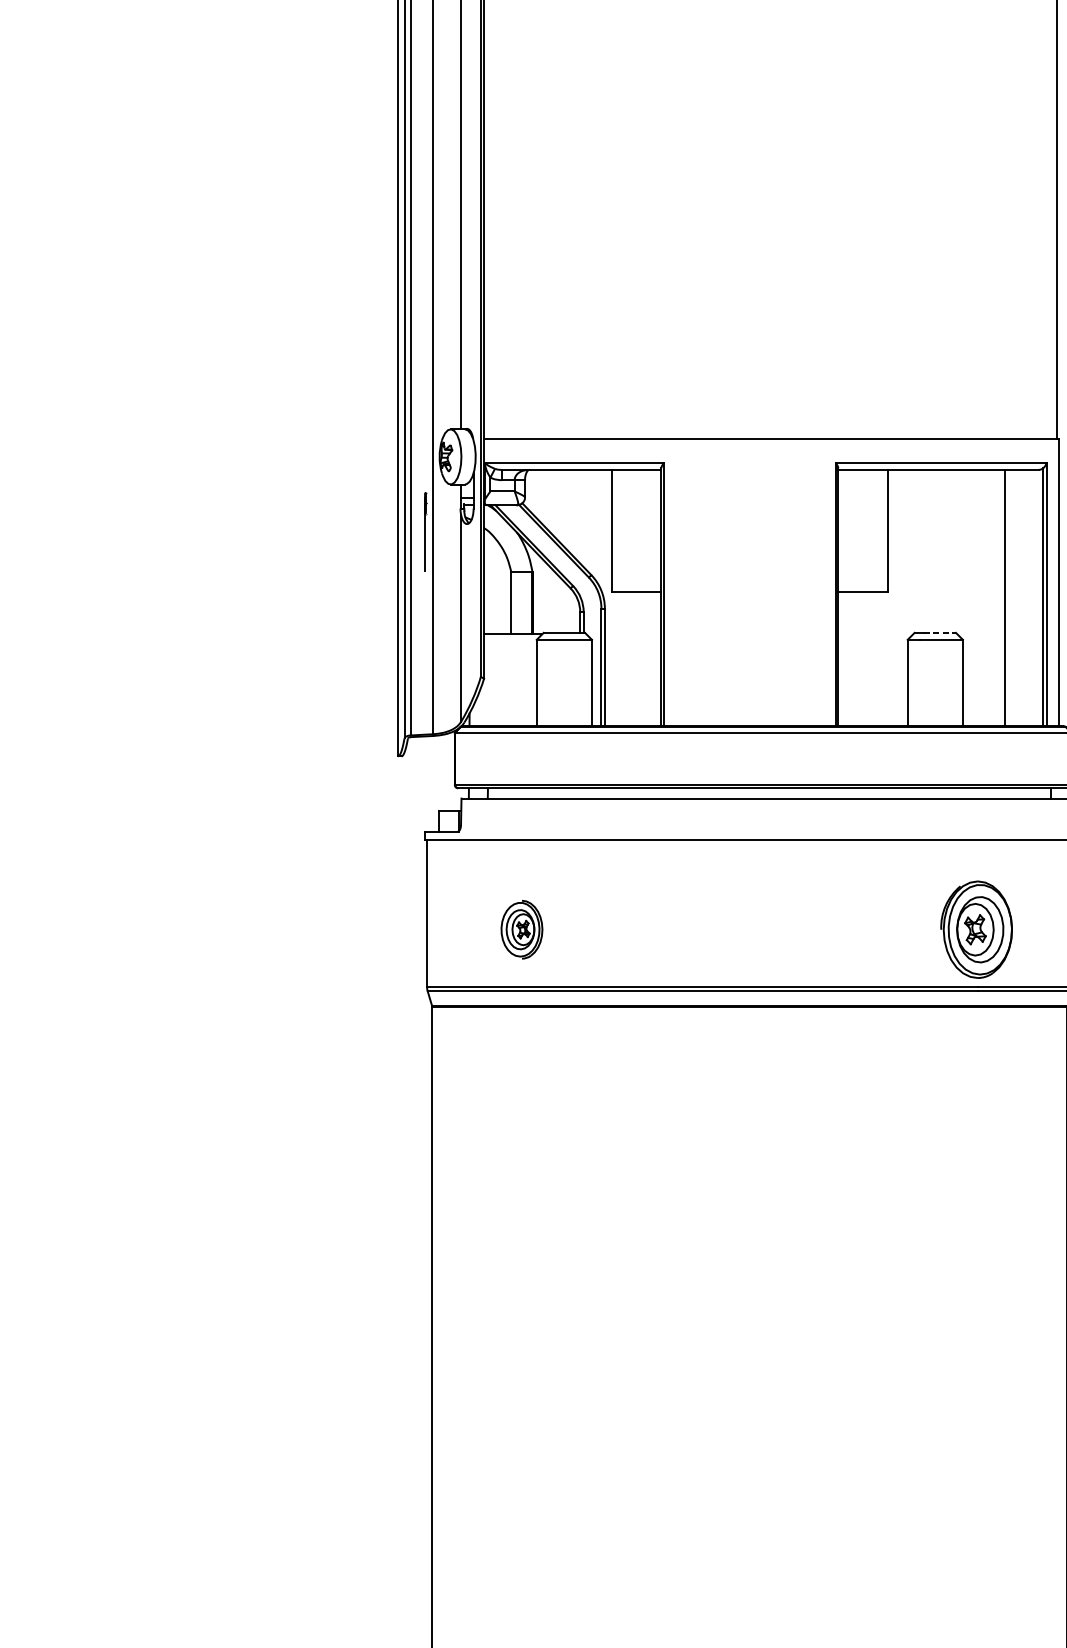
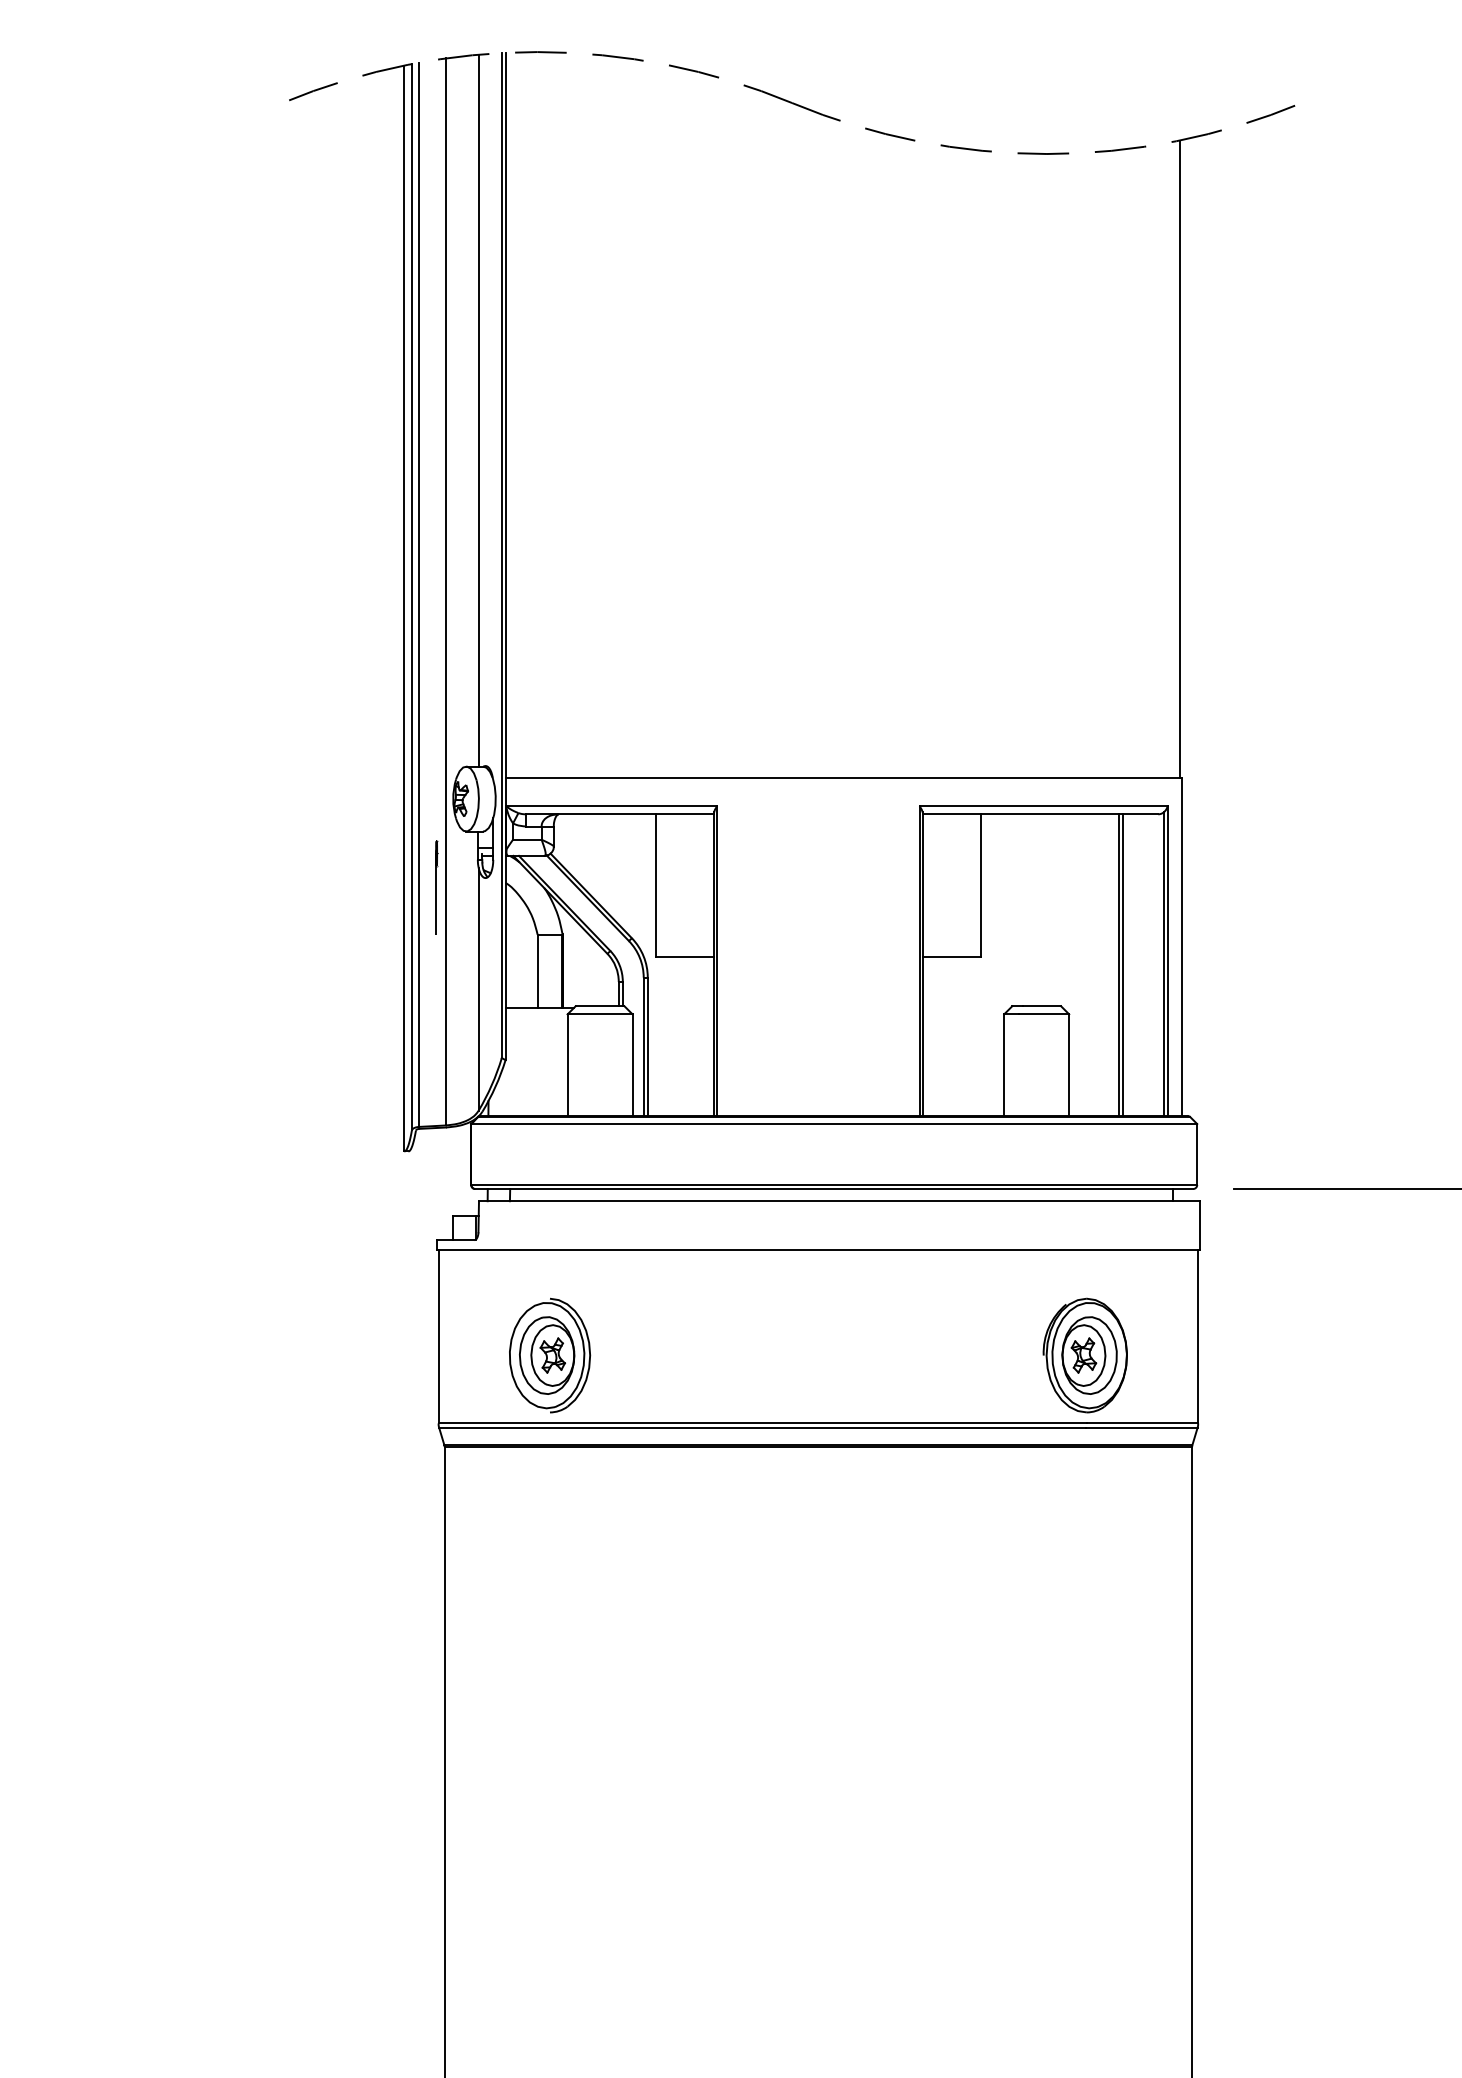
line: (1009, 597) -> (1123, 964), added
line: (940, 633) -> (1042, 1006), dashed -> solid
part: (522, 929) -> (550, 1355), size x1.67

